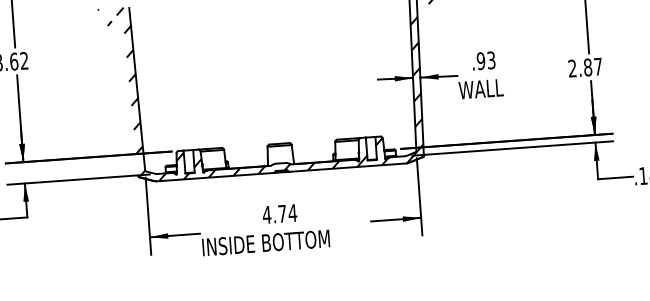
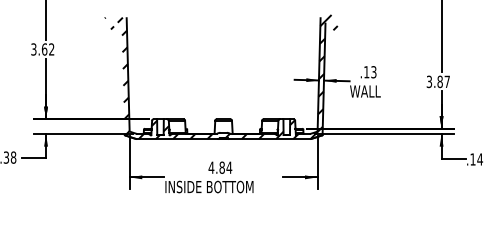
text: (480, 61) -> (366, 72), .93 -> .13
text: (572, 69) -> (429, 82), 2.87 -> 3.87
text: (281, 213) -> (221, 167), 4.74 -> 4.84

